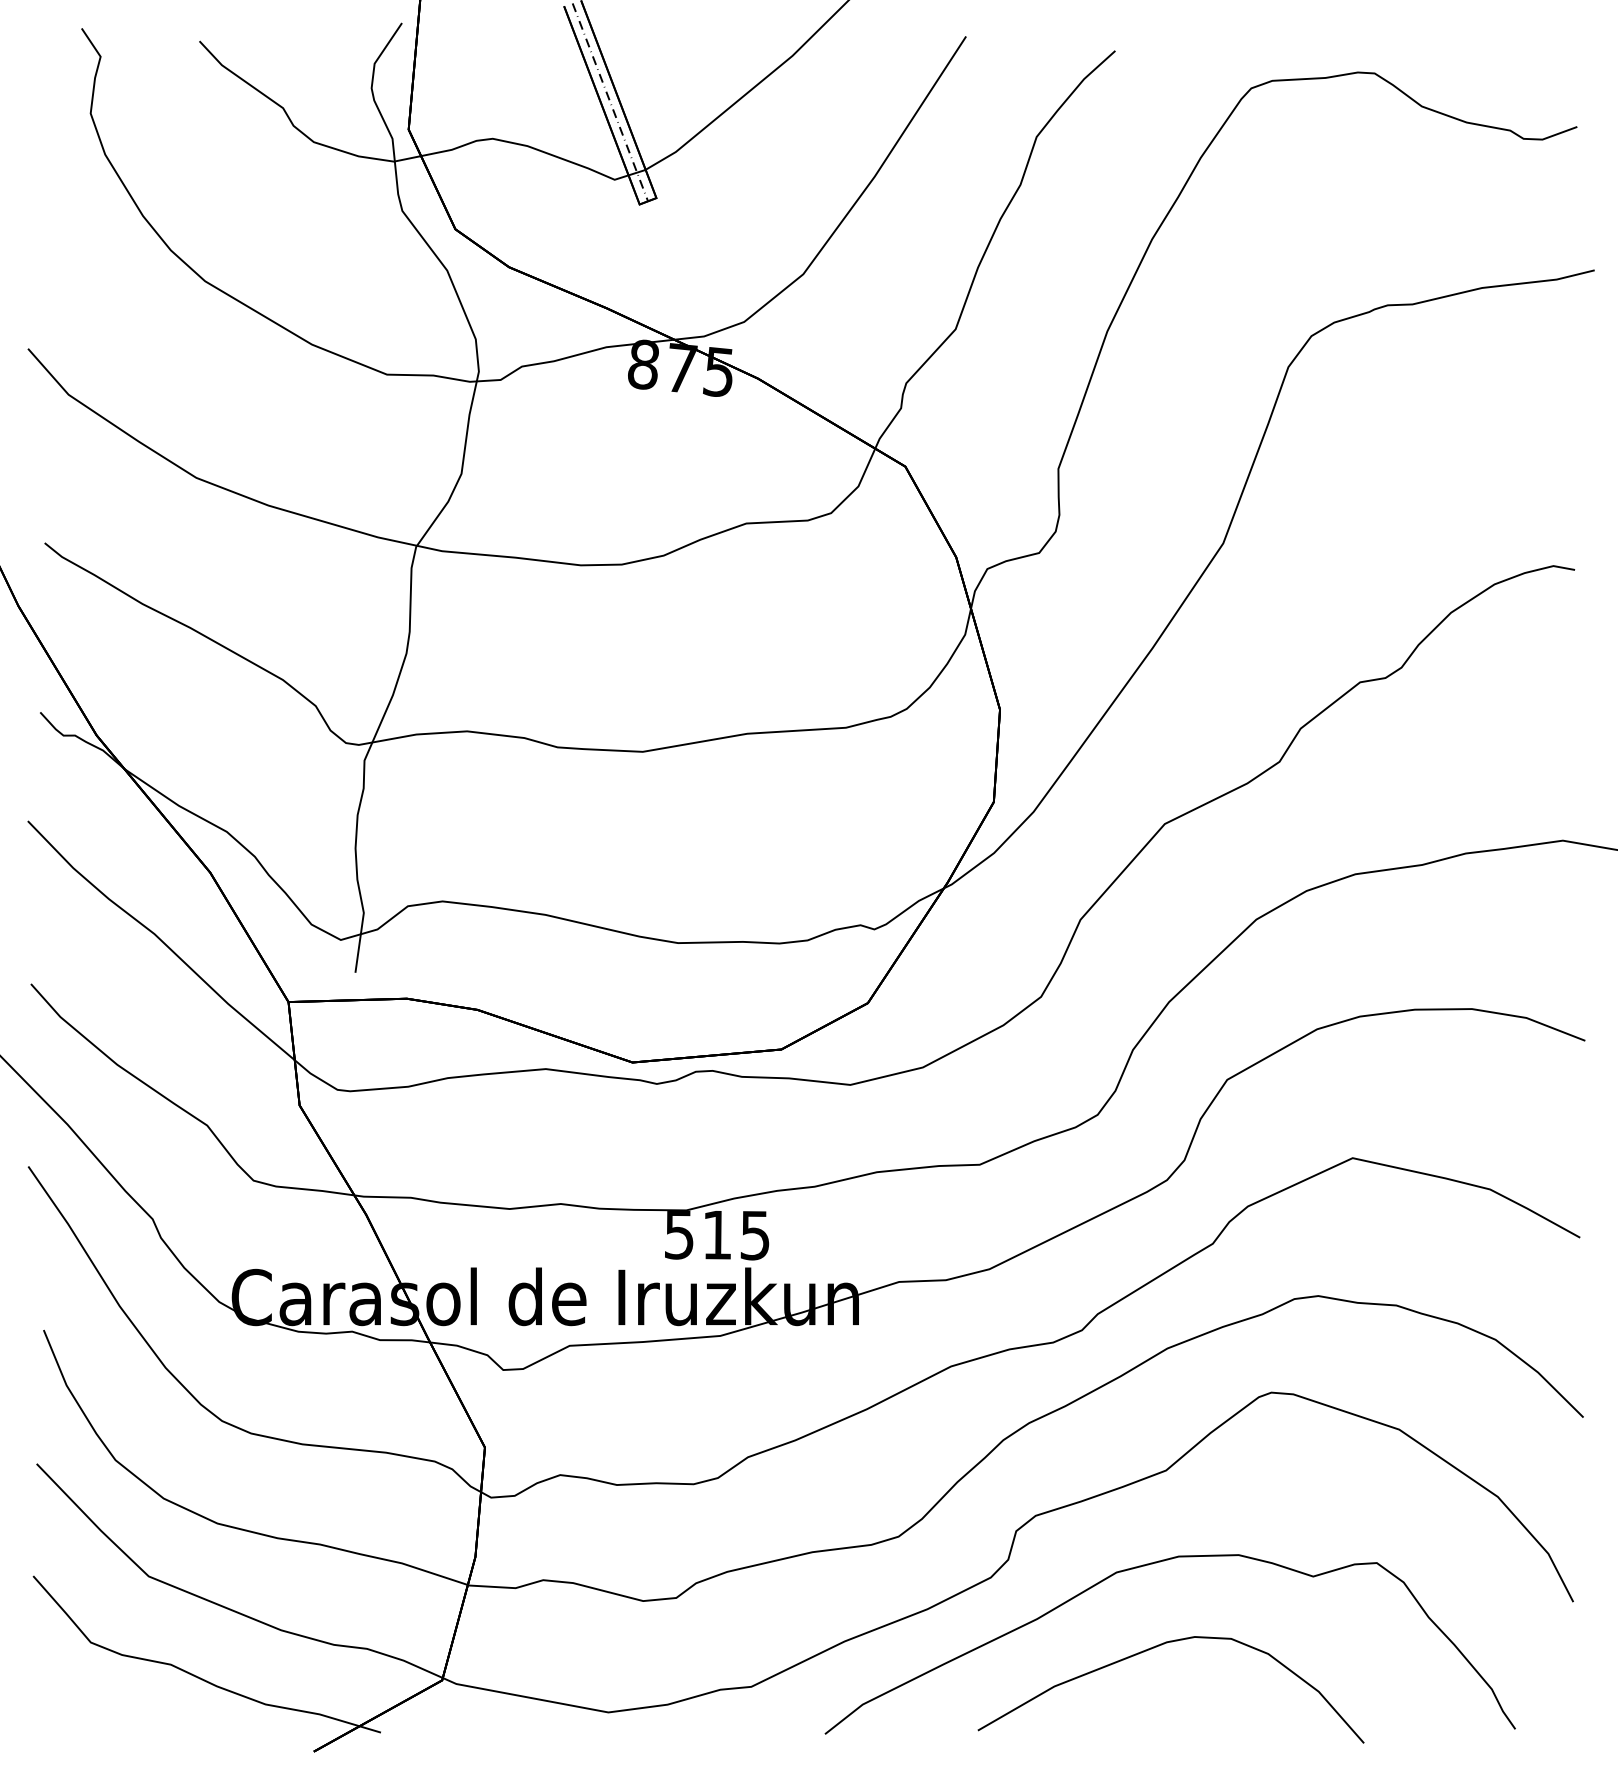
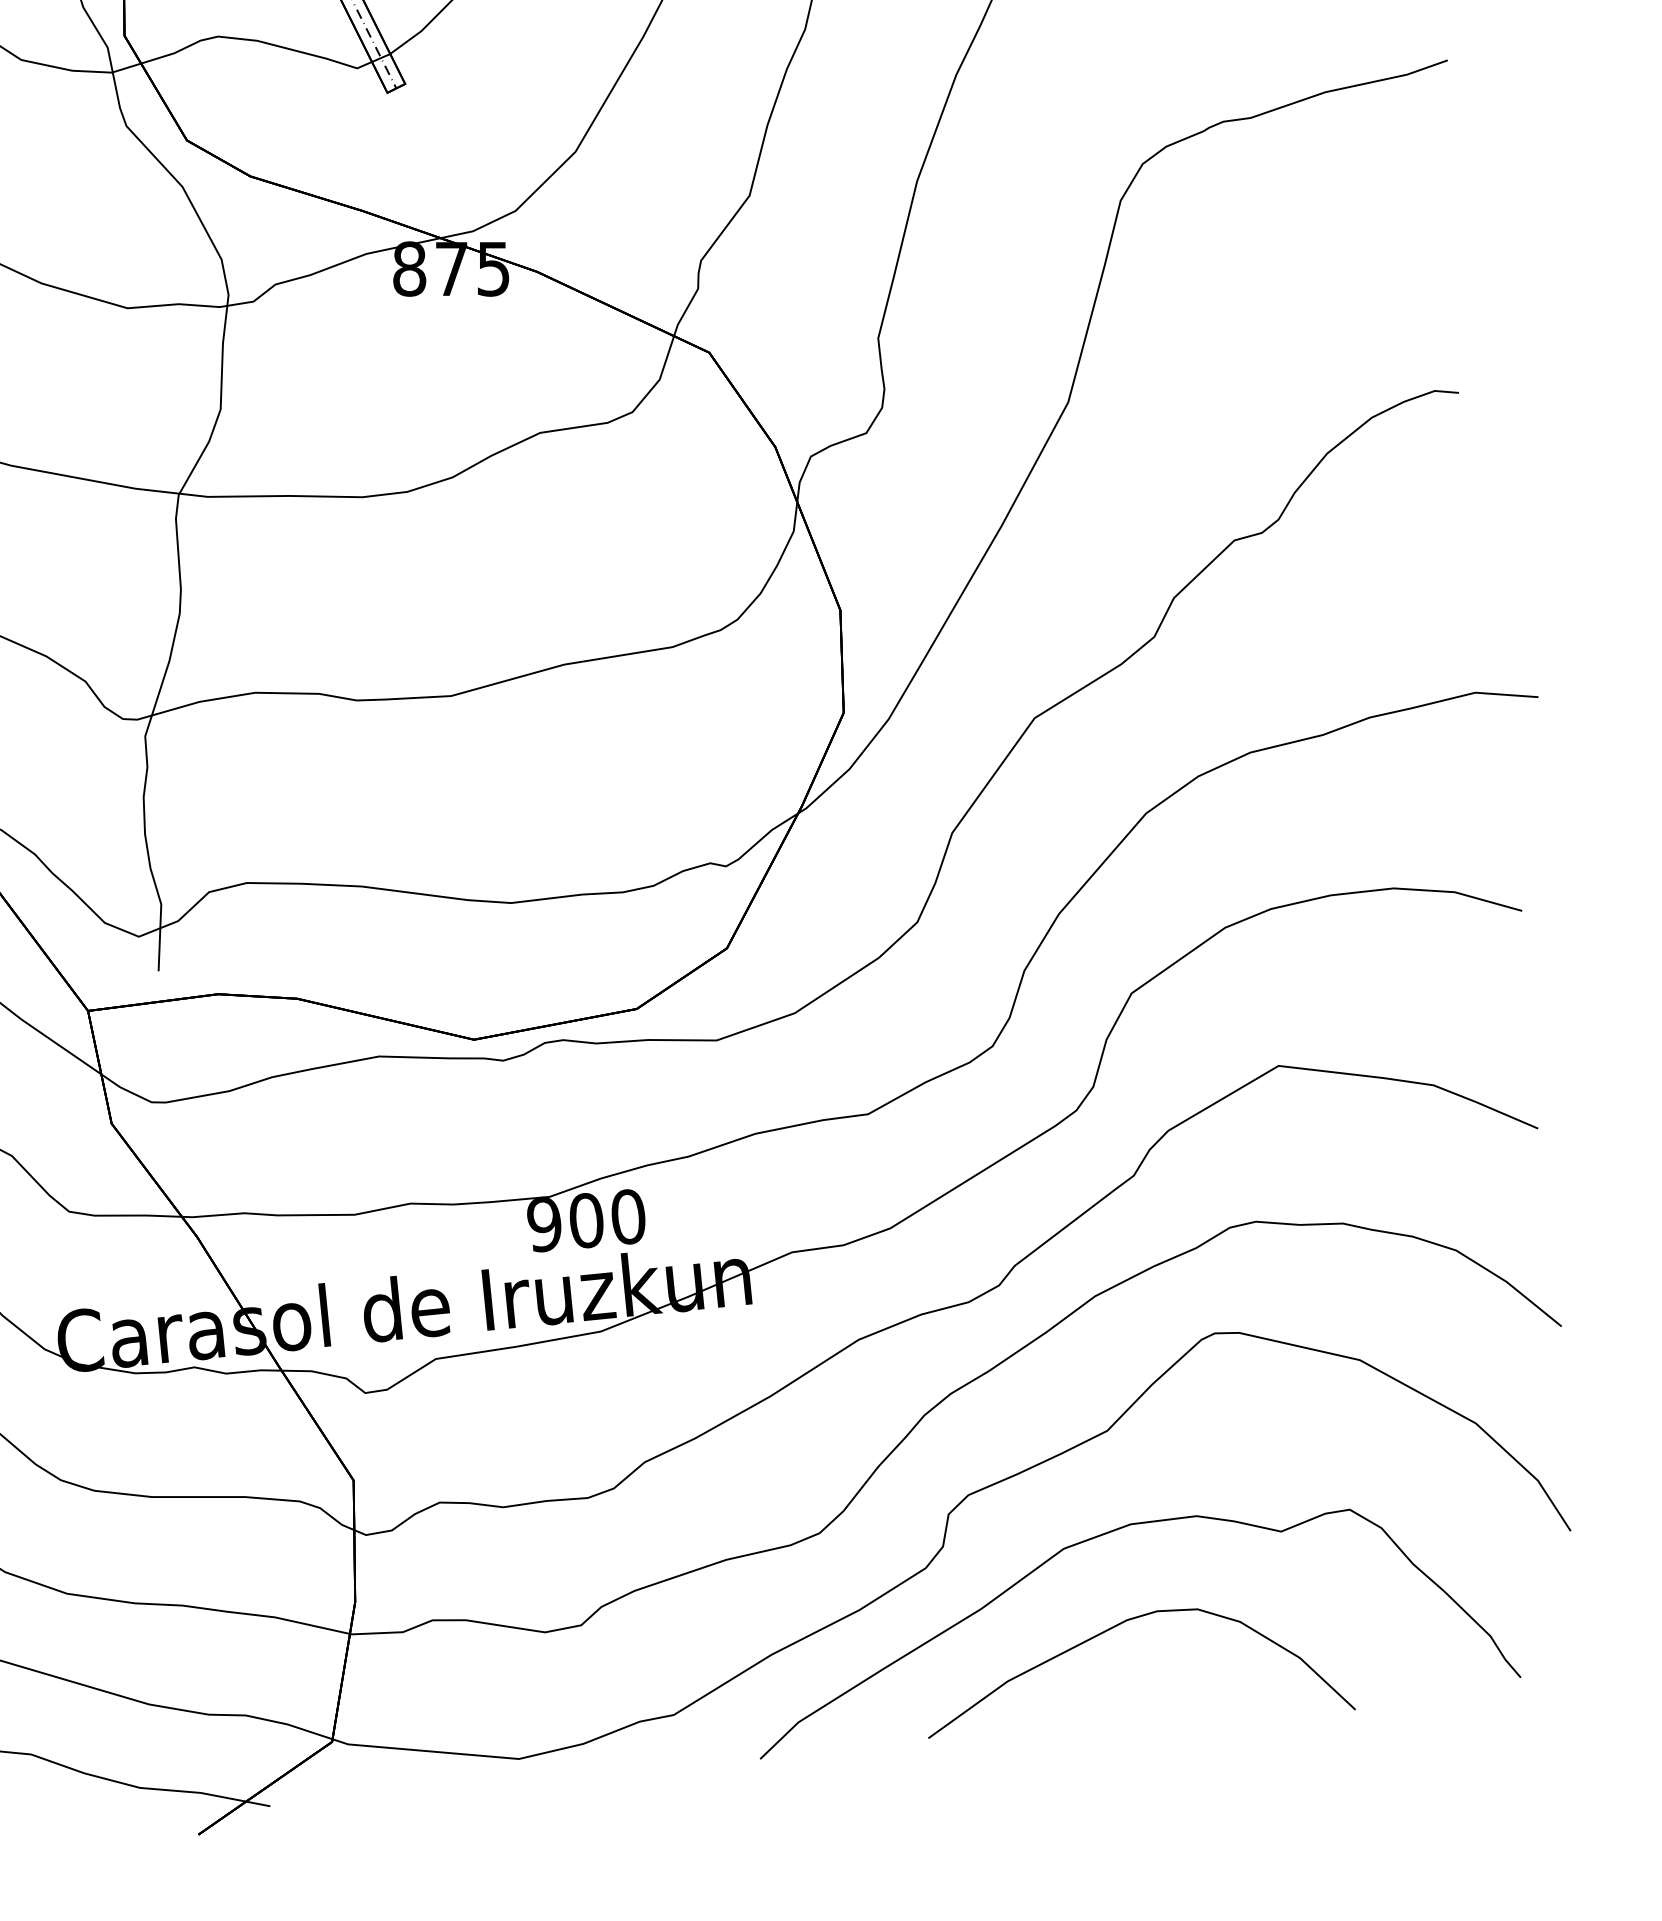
text: (717, 1234) -> (586, 1220), 515 -> 900

